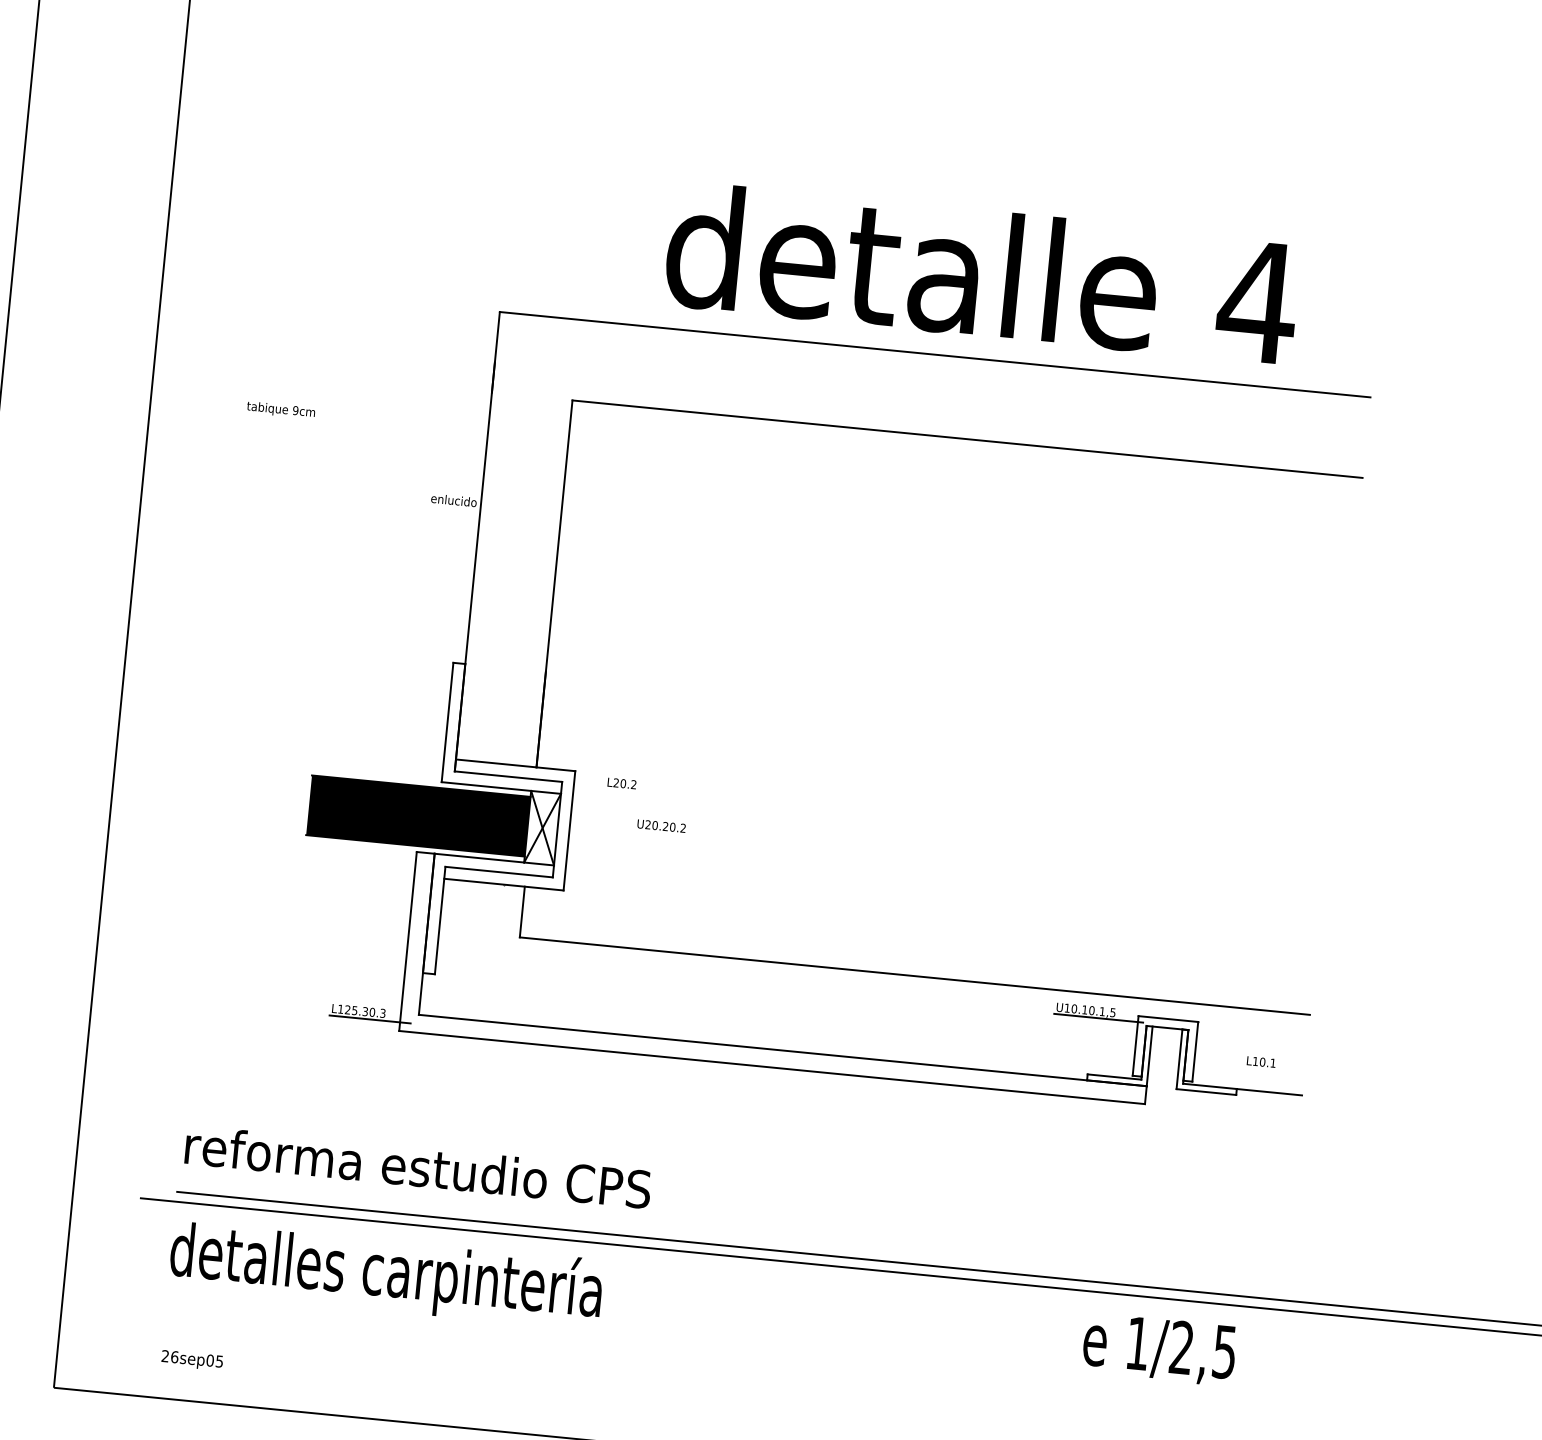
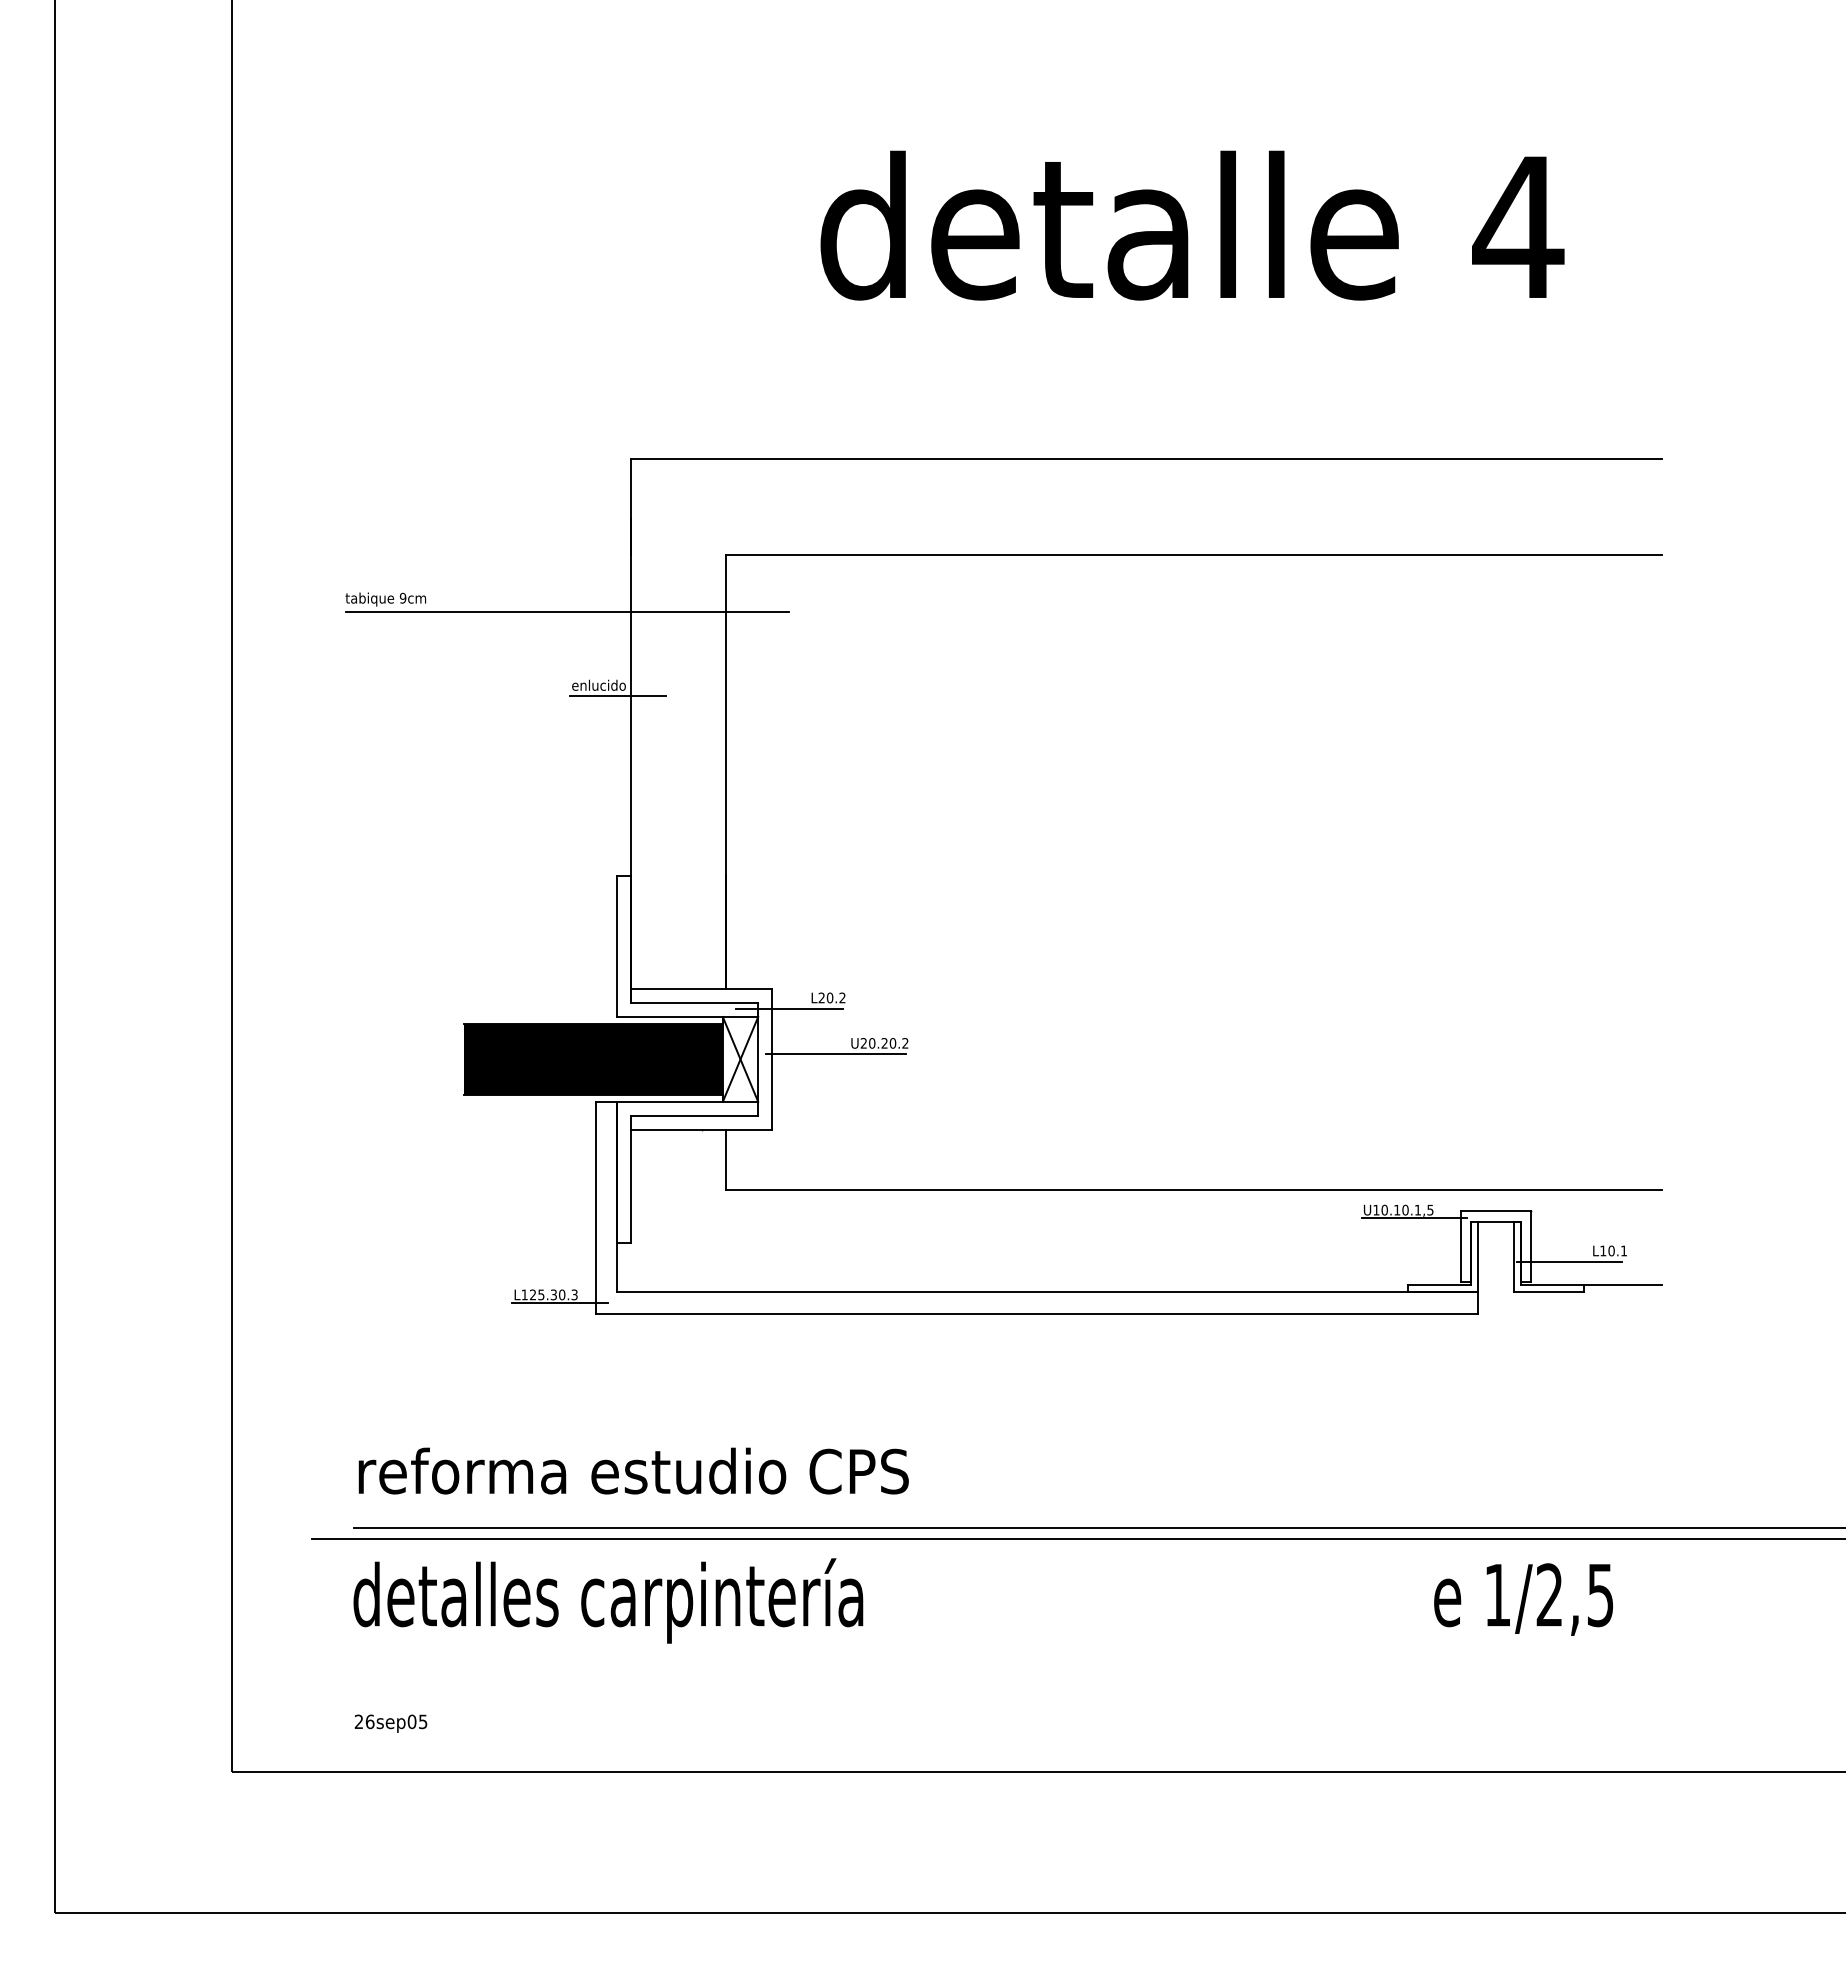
text: (982, 273) -> (1192, 225), moved
line: (433, 435) -> (567, 611), added
line: (469, 511) -> (618, 696), added
line: (587, 789) -> (788, 1008), added
line: (623, 831) -> (835, 1053), added
line: (1226, 1067) -> (1569, 1261), added

